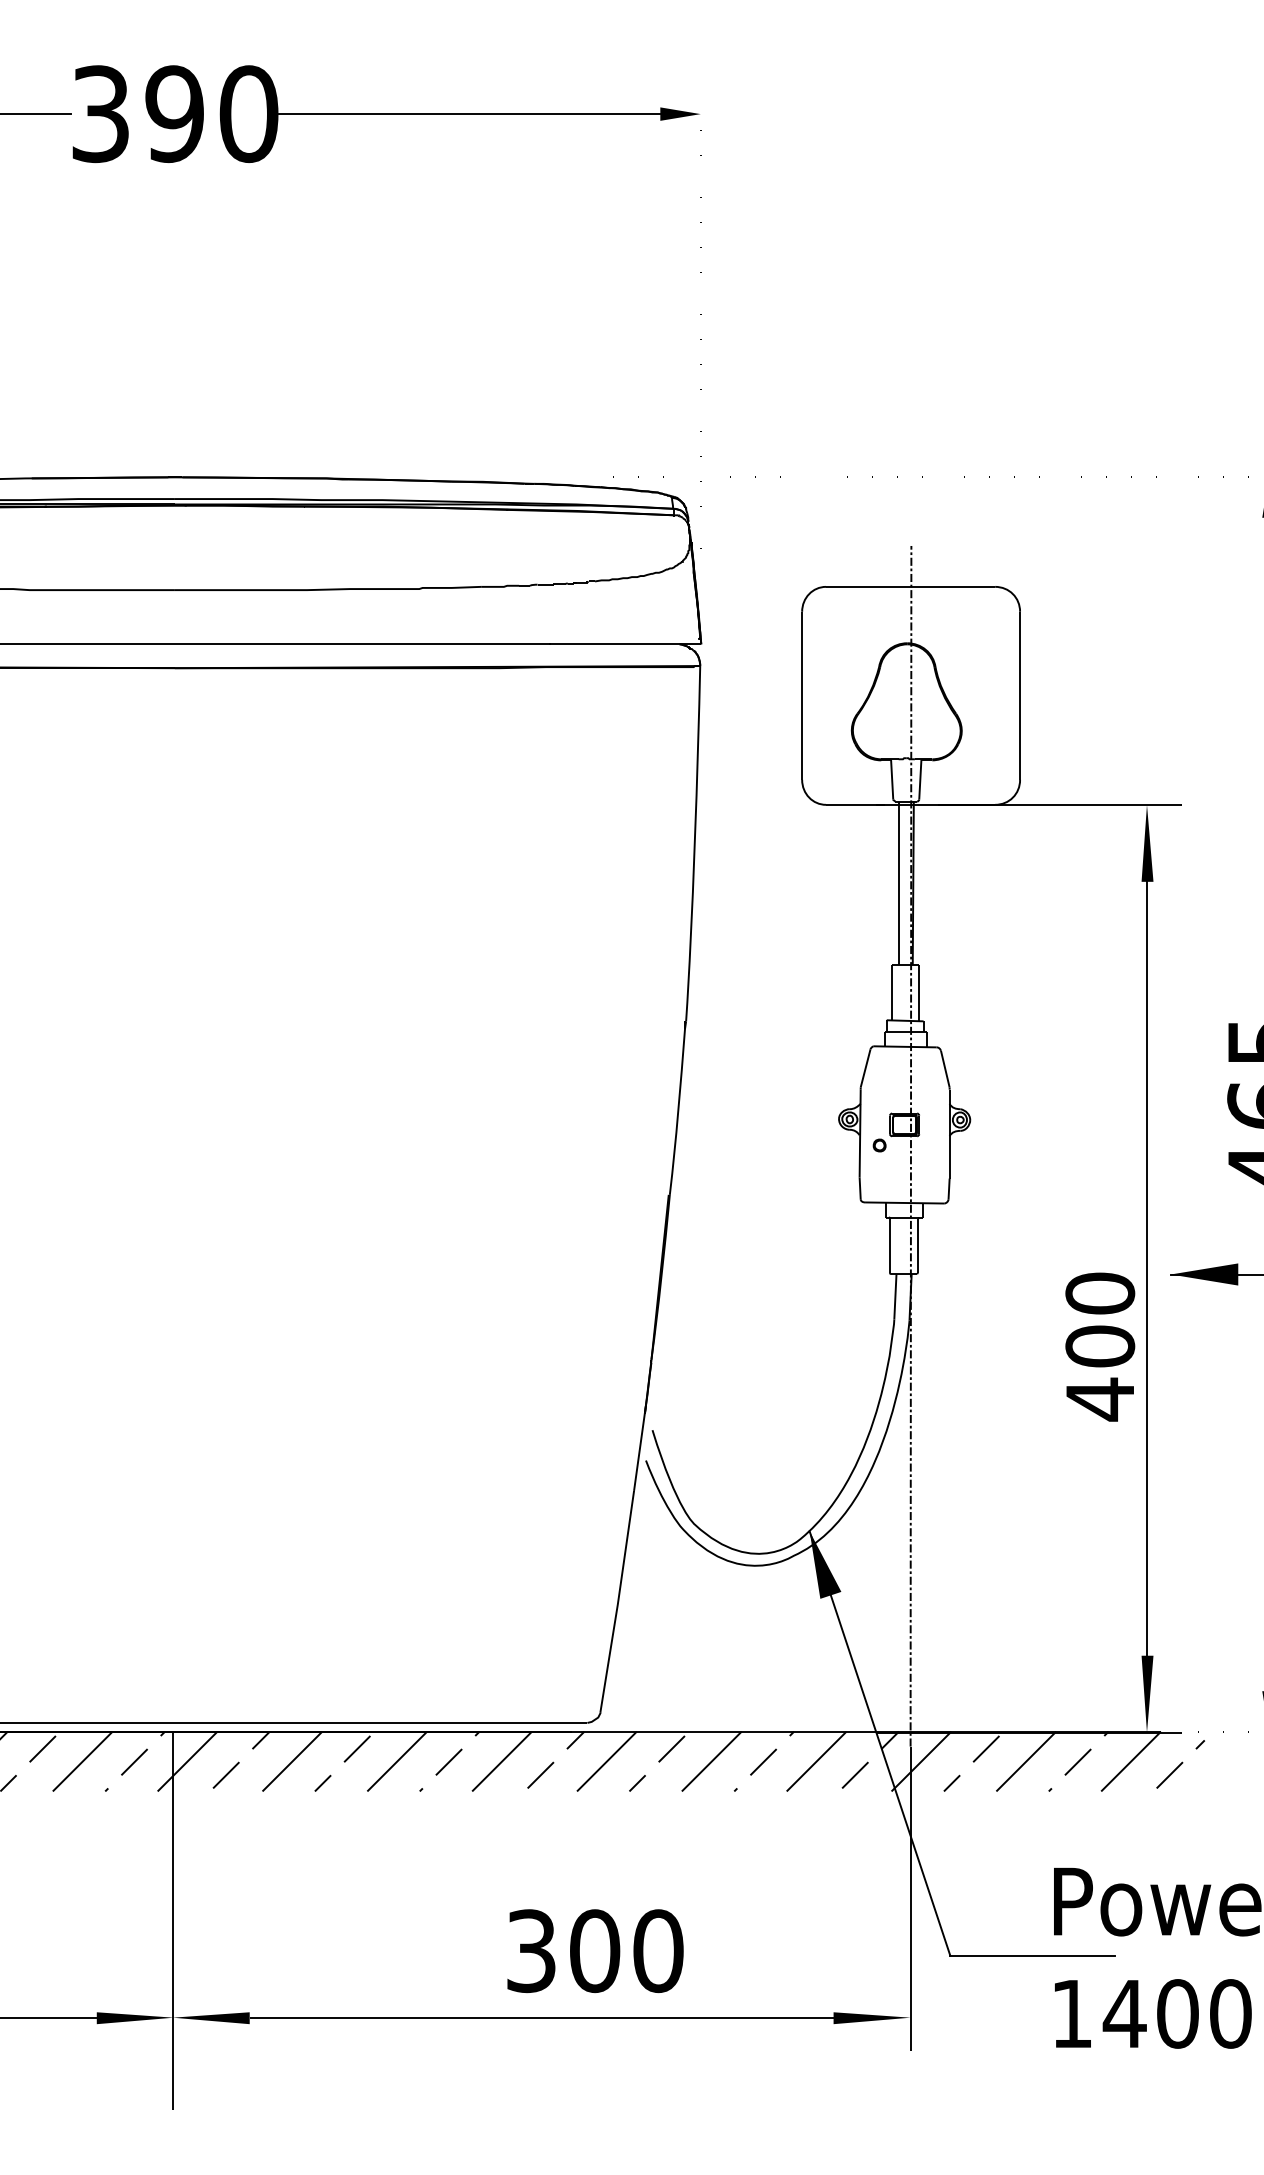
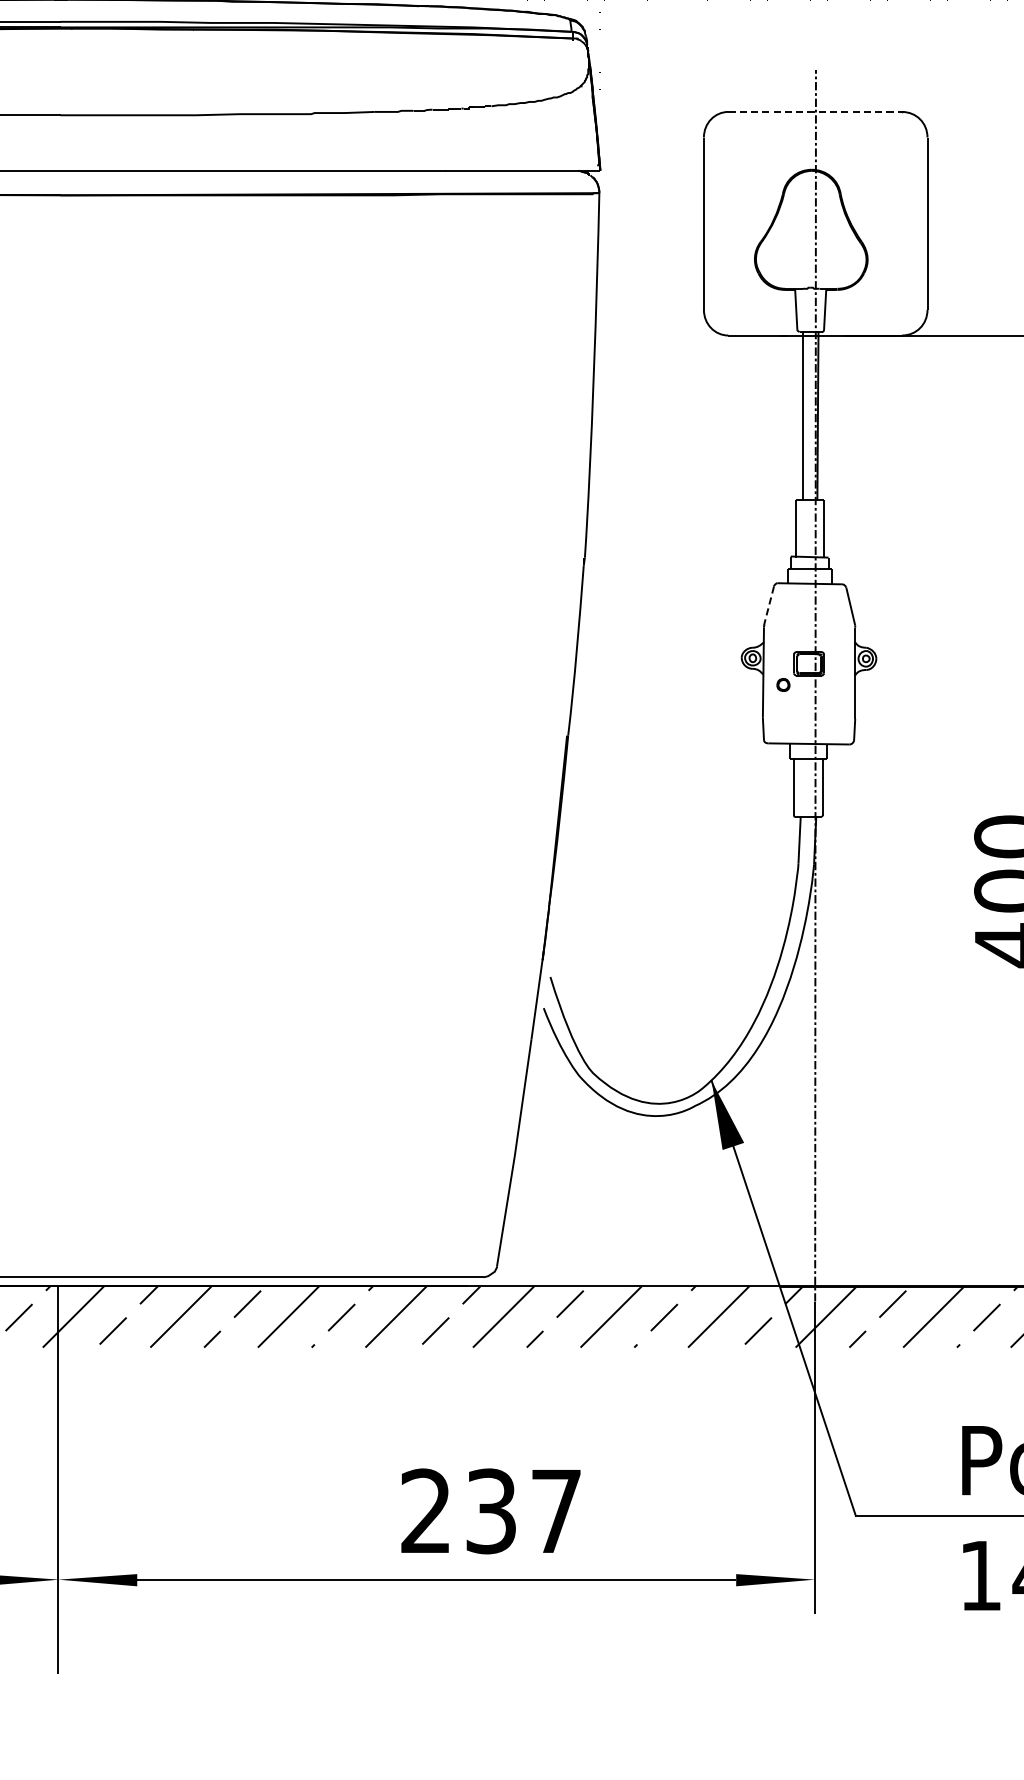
line: (911, 586) -> (816, 111), solid -> dashed
line: (865, 1069) -> (768, 607), solid -> dashed
text: (595, 1951) -> (491, 1511), 300 -> 237

